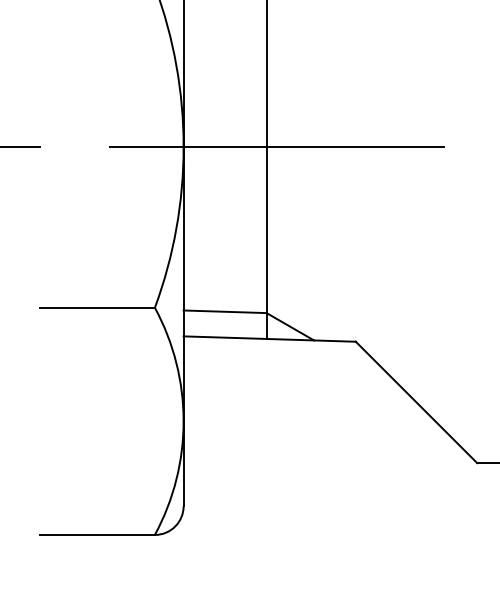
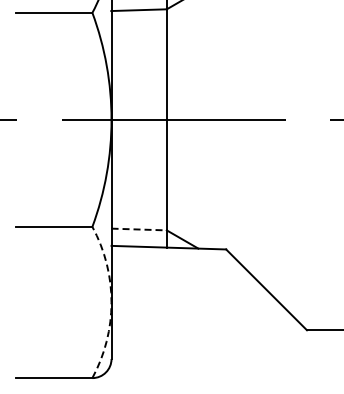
line: (225, 311) -> (139, 229), solid -> dashed
arc: (183, 421) -> (111, 302), solid -> dashed

